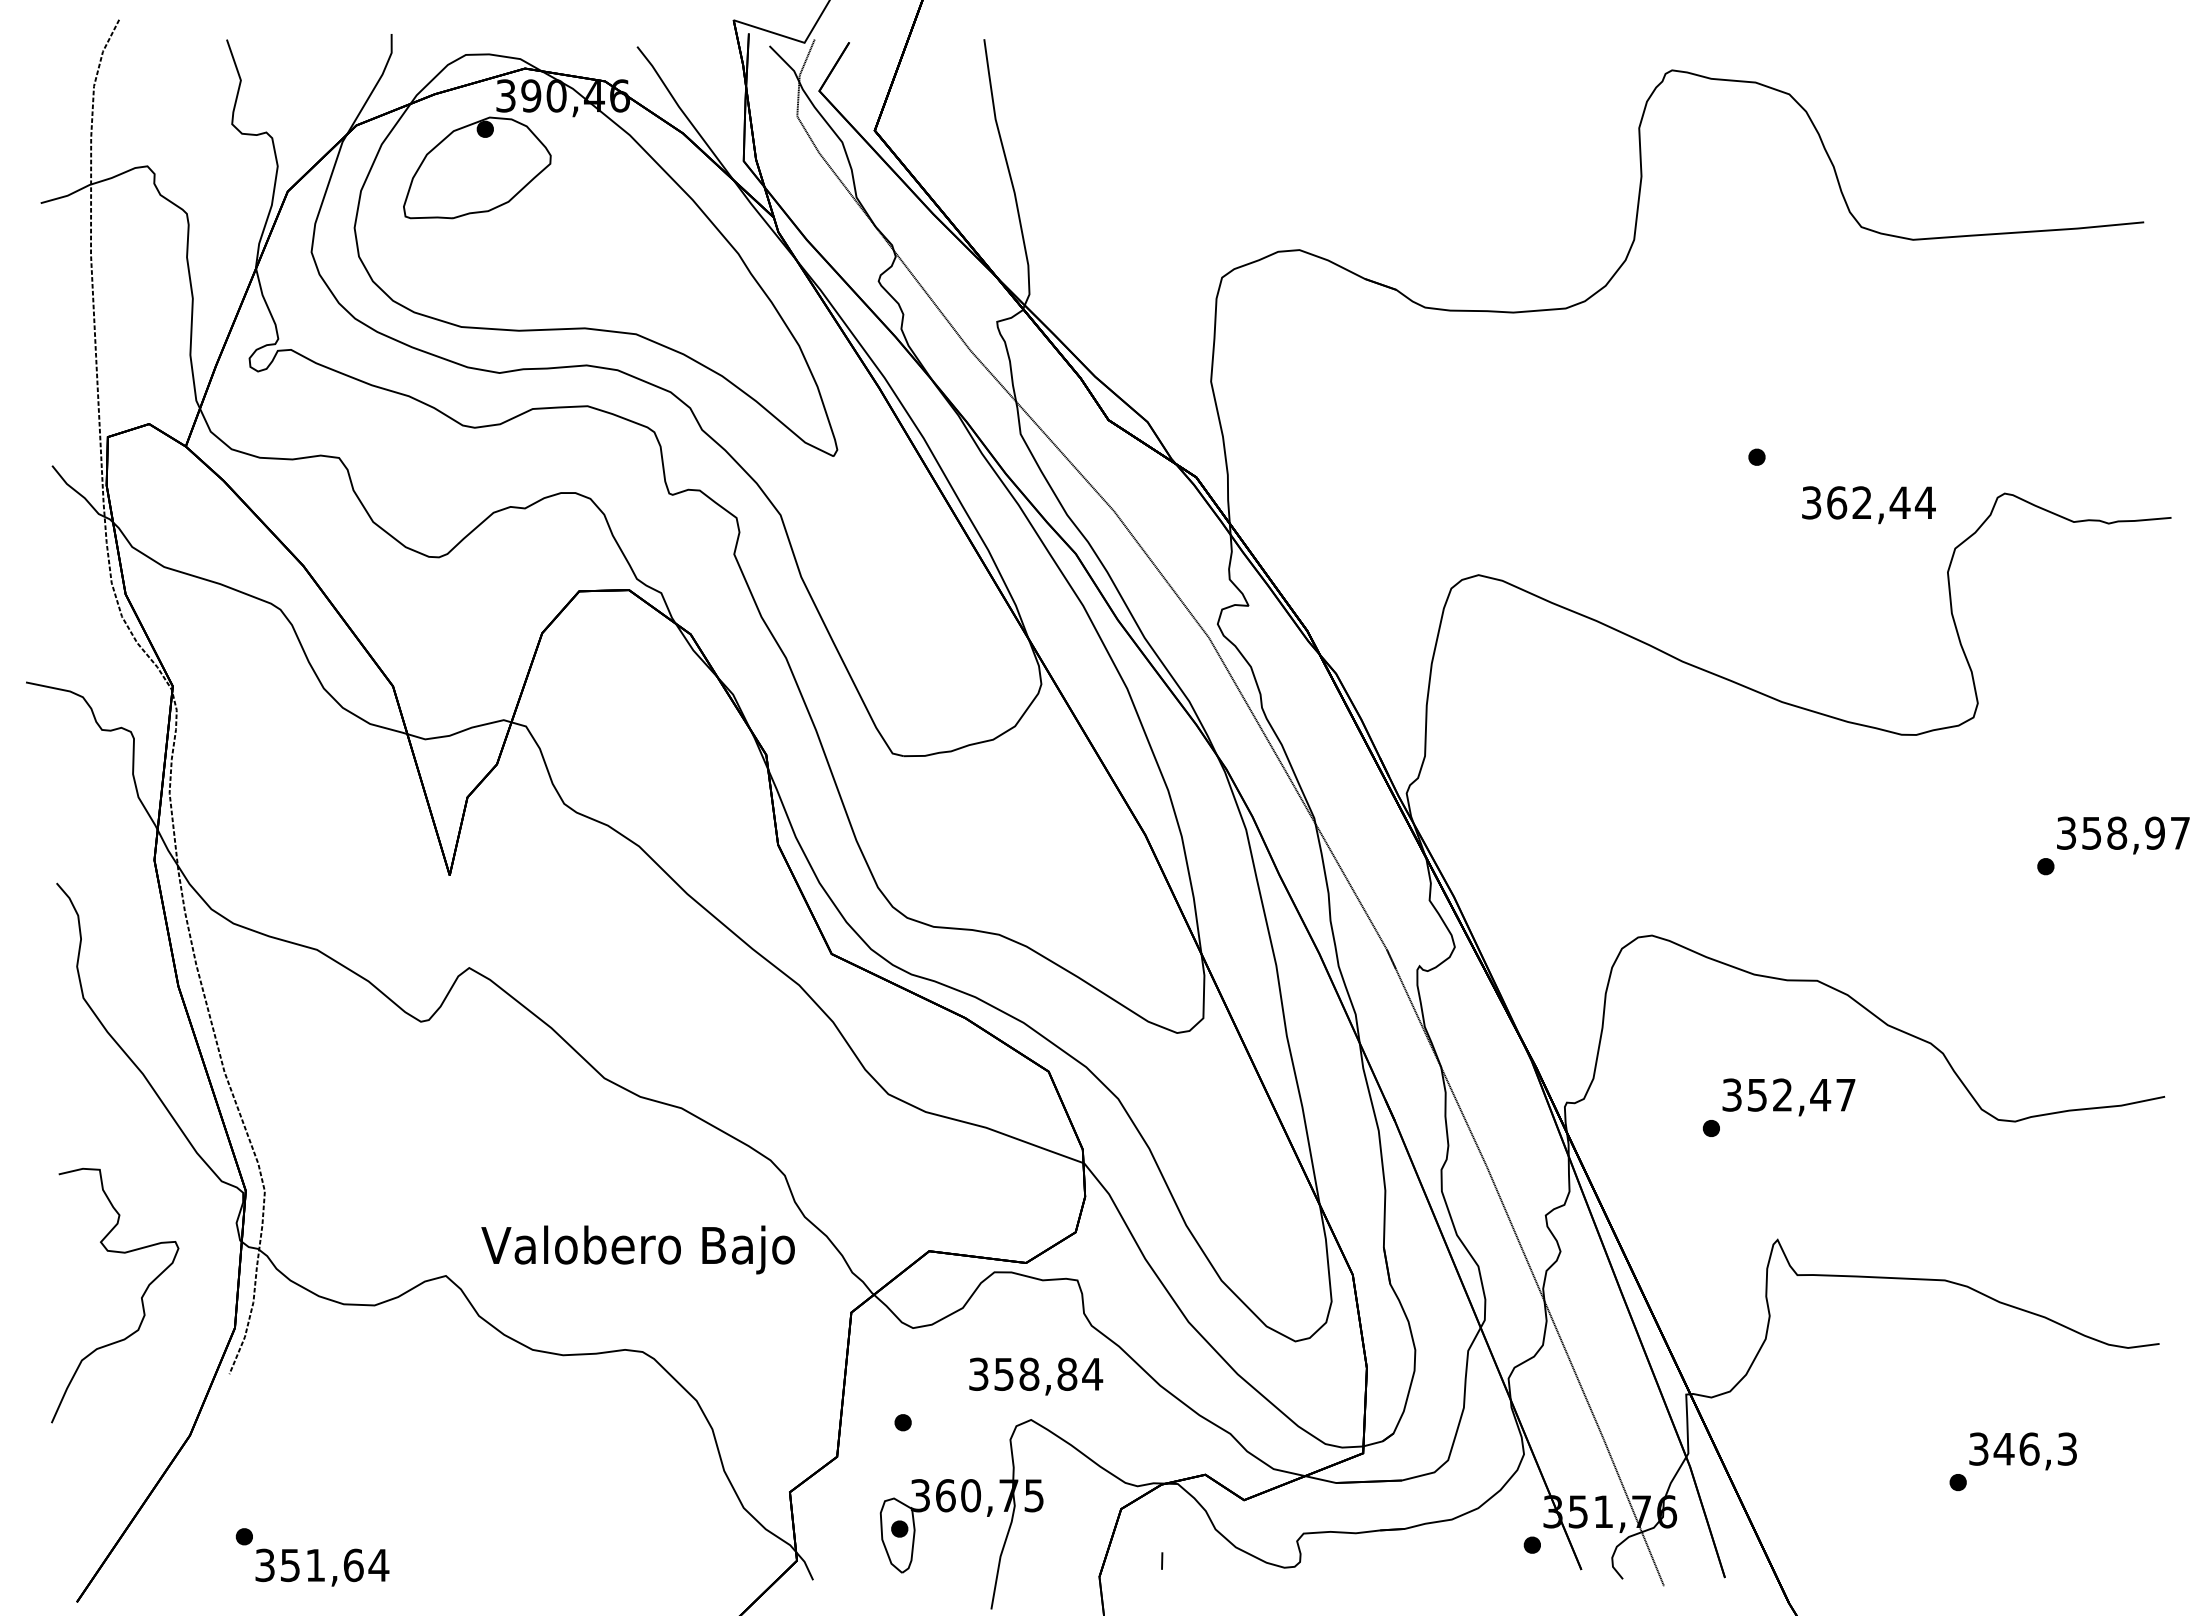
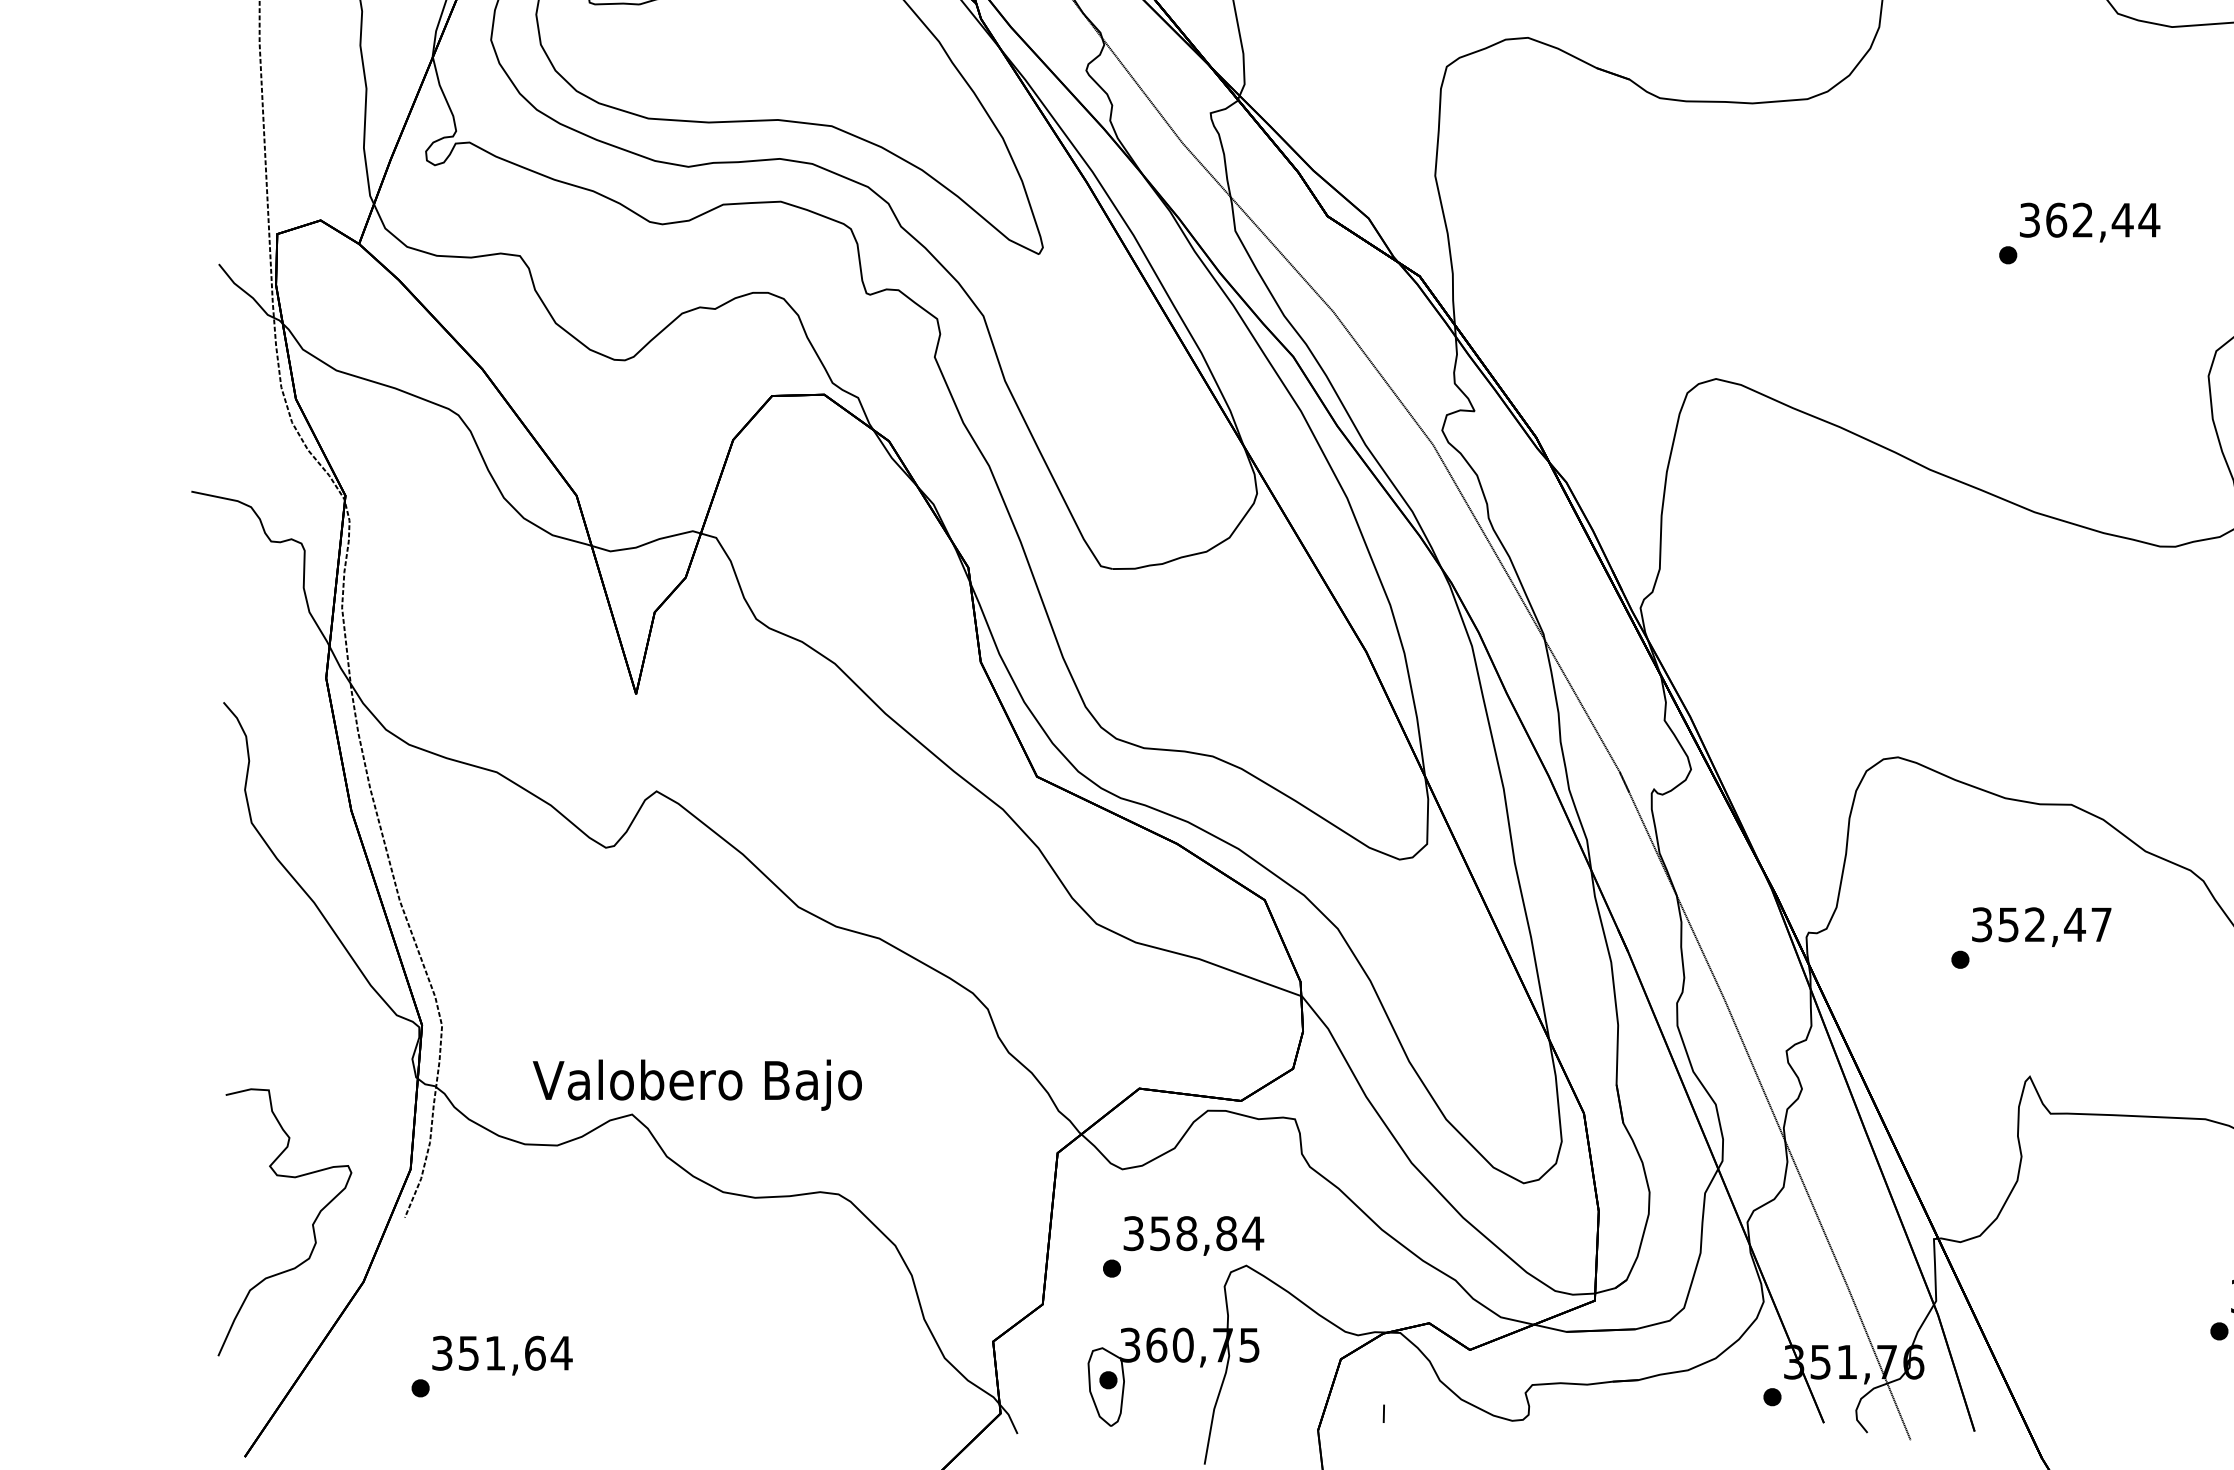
text: (1868, 505) -> (2089, 222), moved
text: (637, 1249) -> (696, 1084), moved
curve: (141, 1296) -> (312, 1223), moved
text: (1036, 1376) -> (1194, 1235), moved
text: (322, 1567) -> (502, 1355), moved

